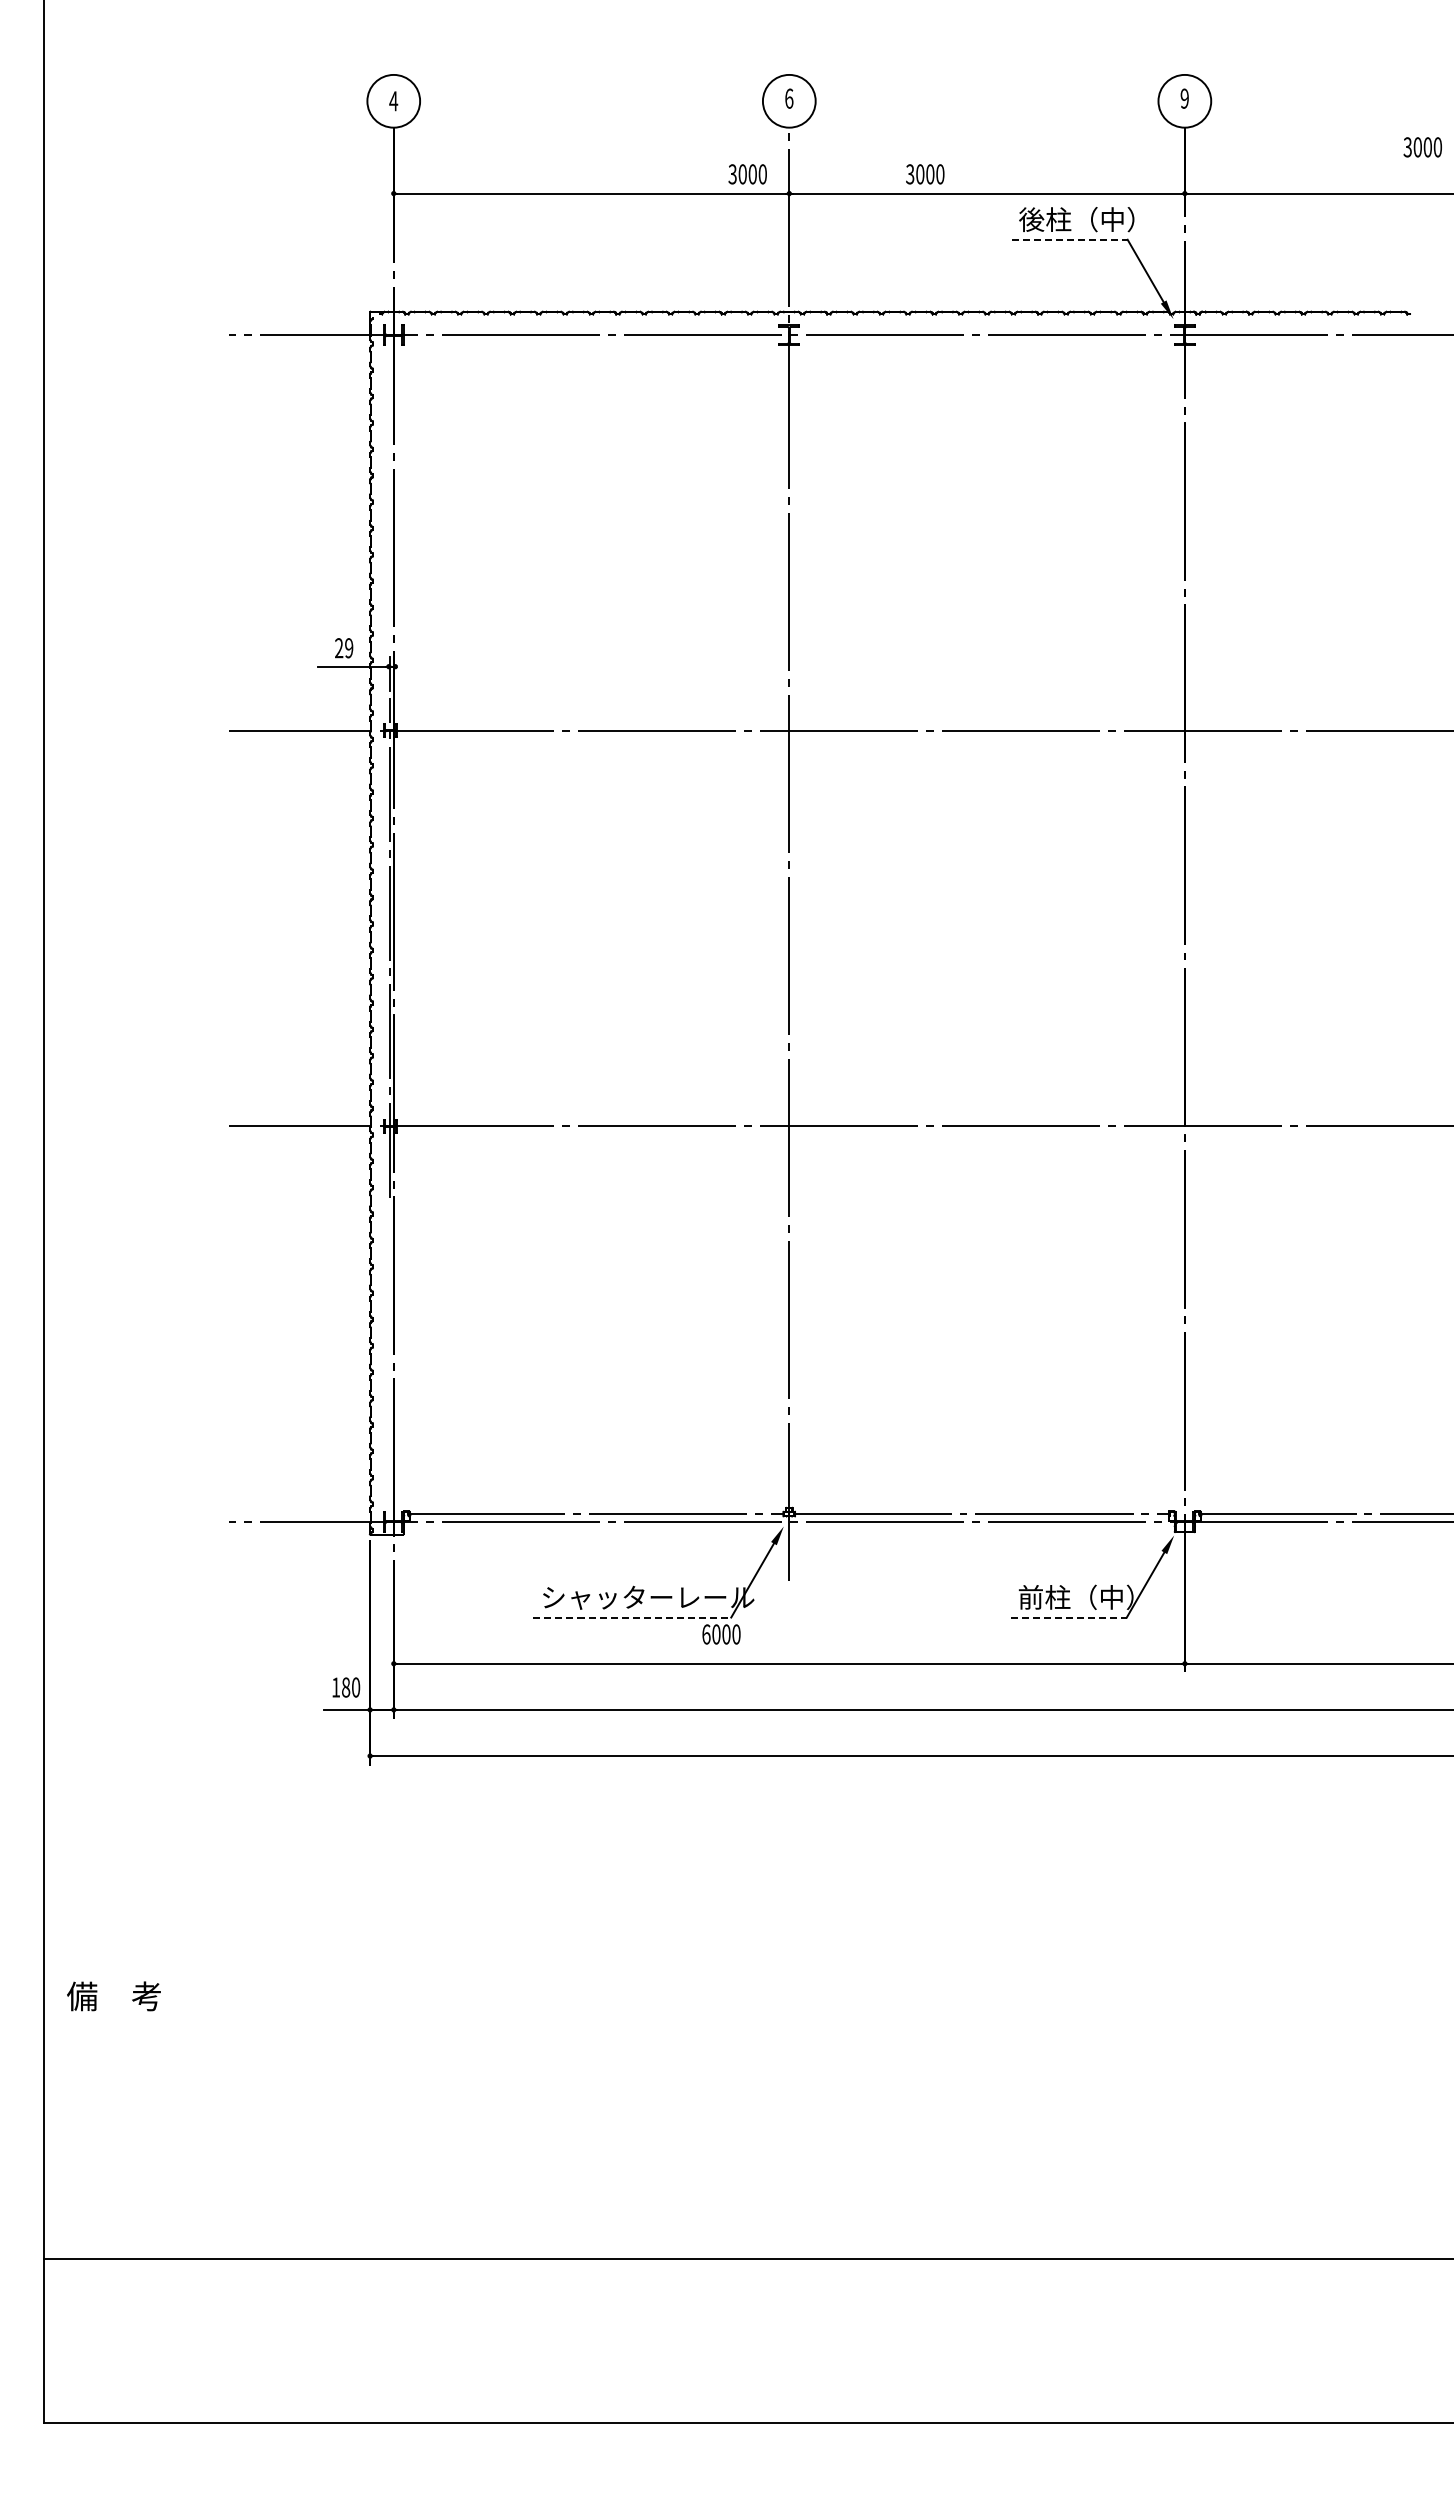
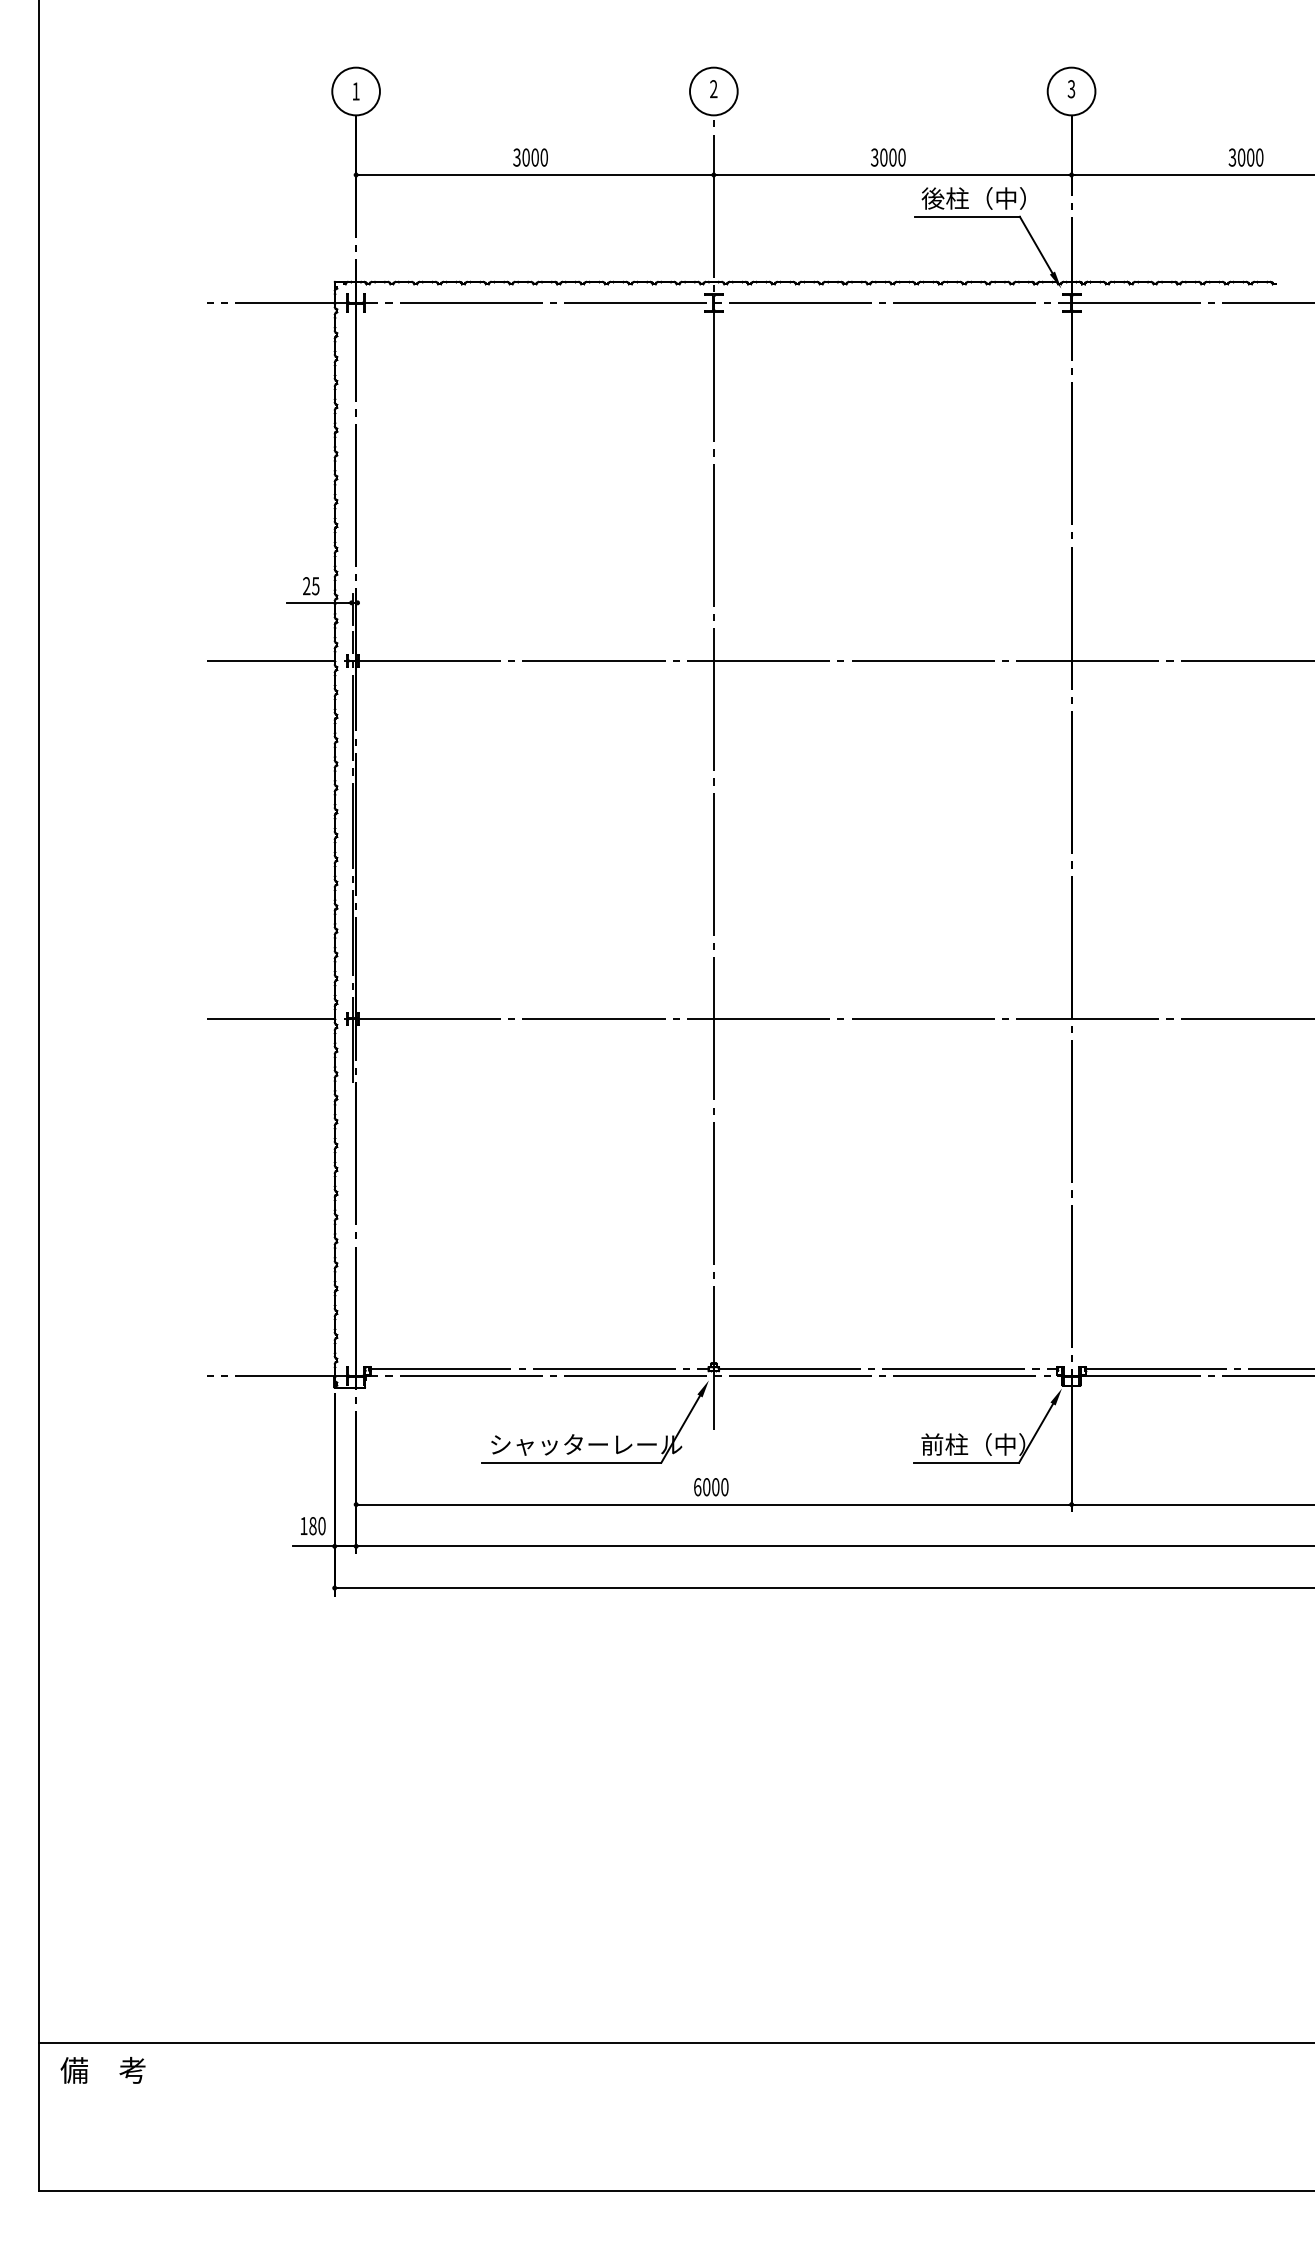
text: (789, 98) -> (714, 88), 6 -> 2
text: (1184, 98) -> (1071, 88), 9 -> 3
text: (393, 101) -> (355, 91), 4 -> 1
text: (1422, 147) -> (1245, 157), moved
text: (747, 174) -> (530, 157), moved
text: (925, 174) -> (888, 157), moved
line: (1069, 239) -> (967, 216), dashed -> solid
text: (349, 648) -> (316, 586), 29 -> 25
line: (632, 1617) -> (572, 1462), dashed -> solid
line: (1068, 1617) -> (966, 1462), dashed -> solid
text: (721, 1634) -> (711, 1487), moved
text: (113, 1996) -> (102, 2070), moved

